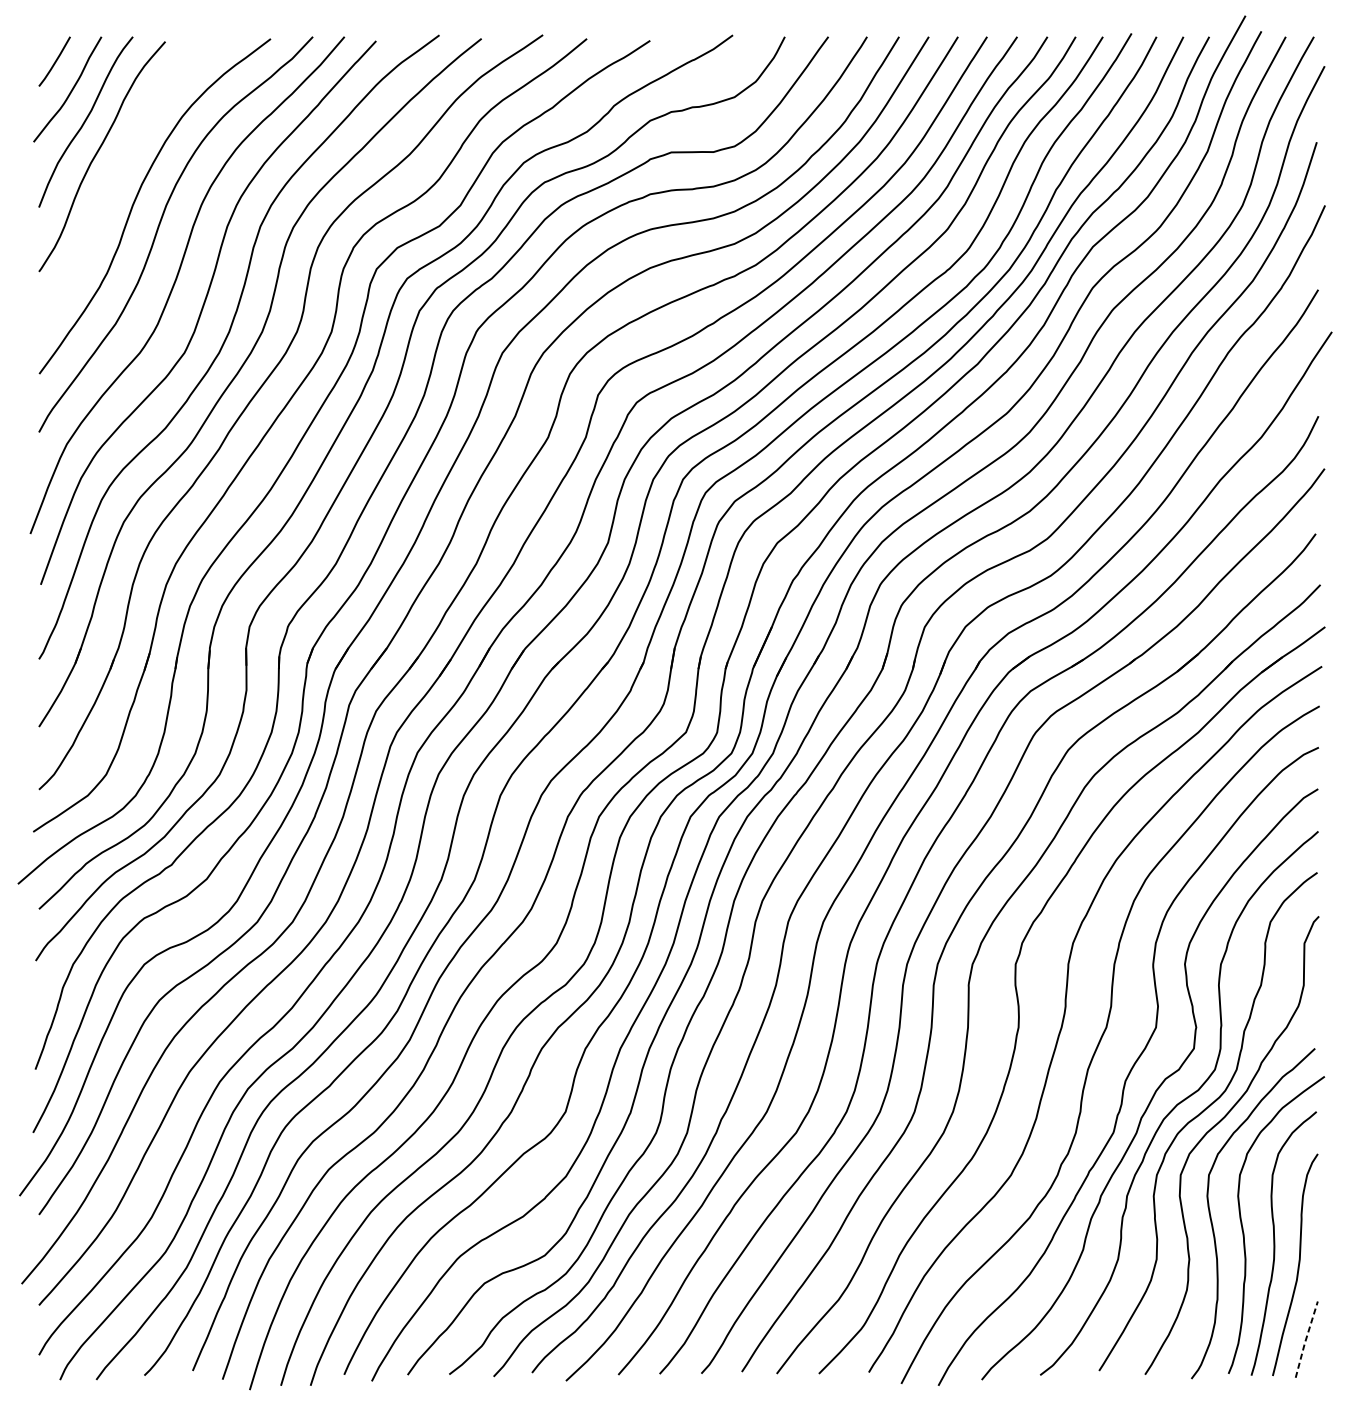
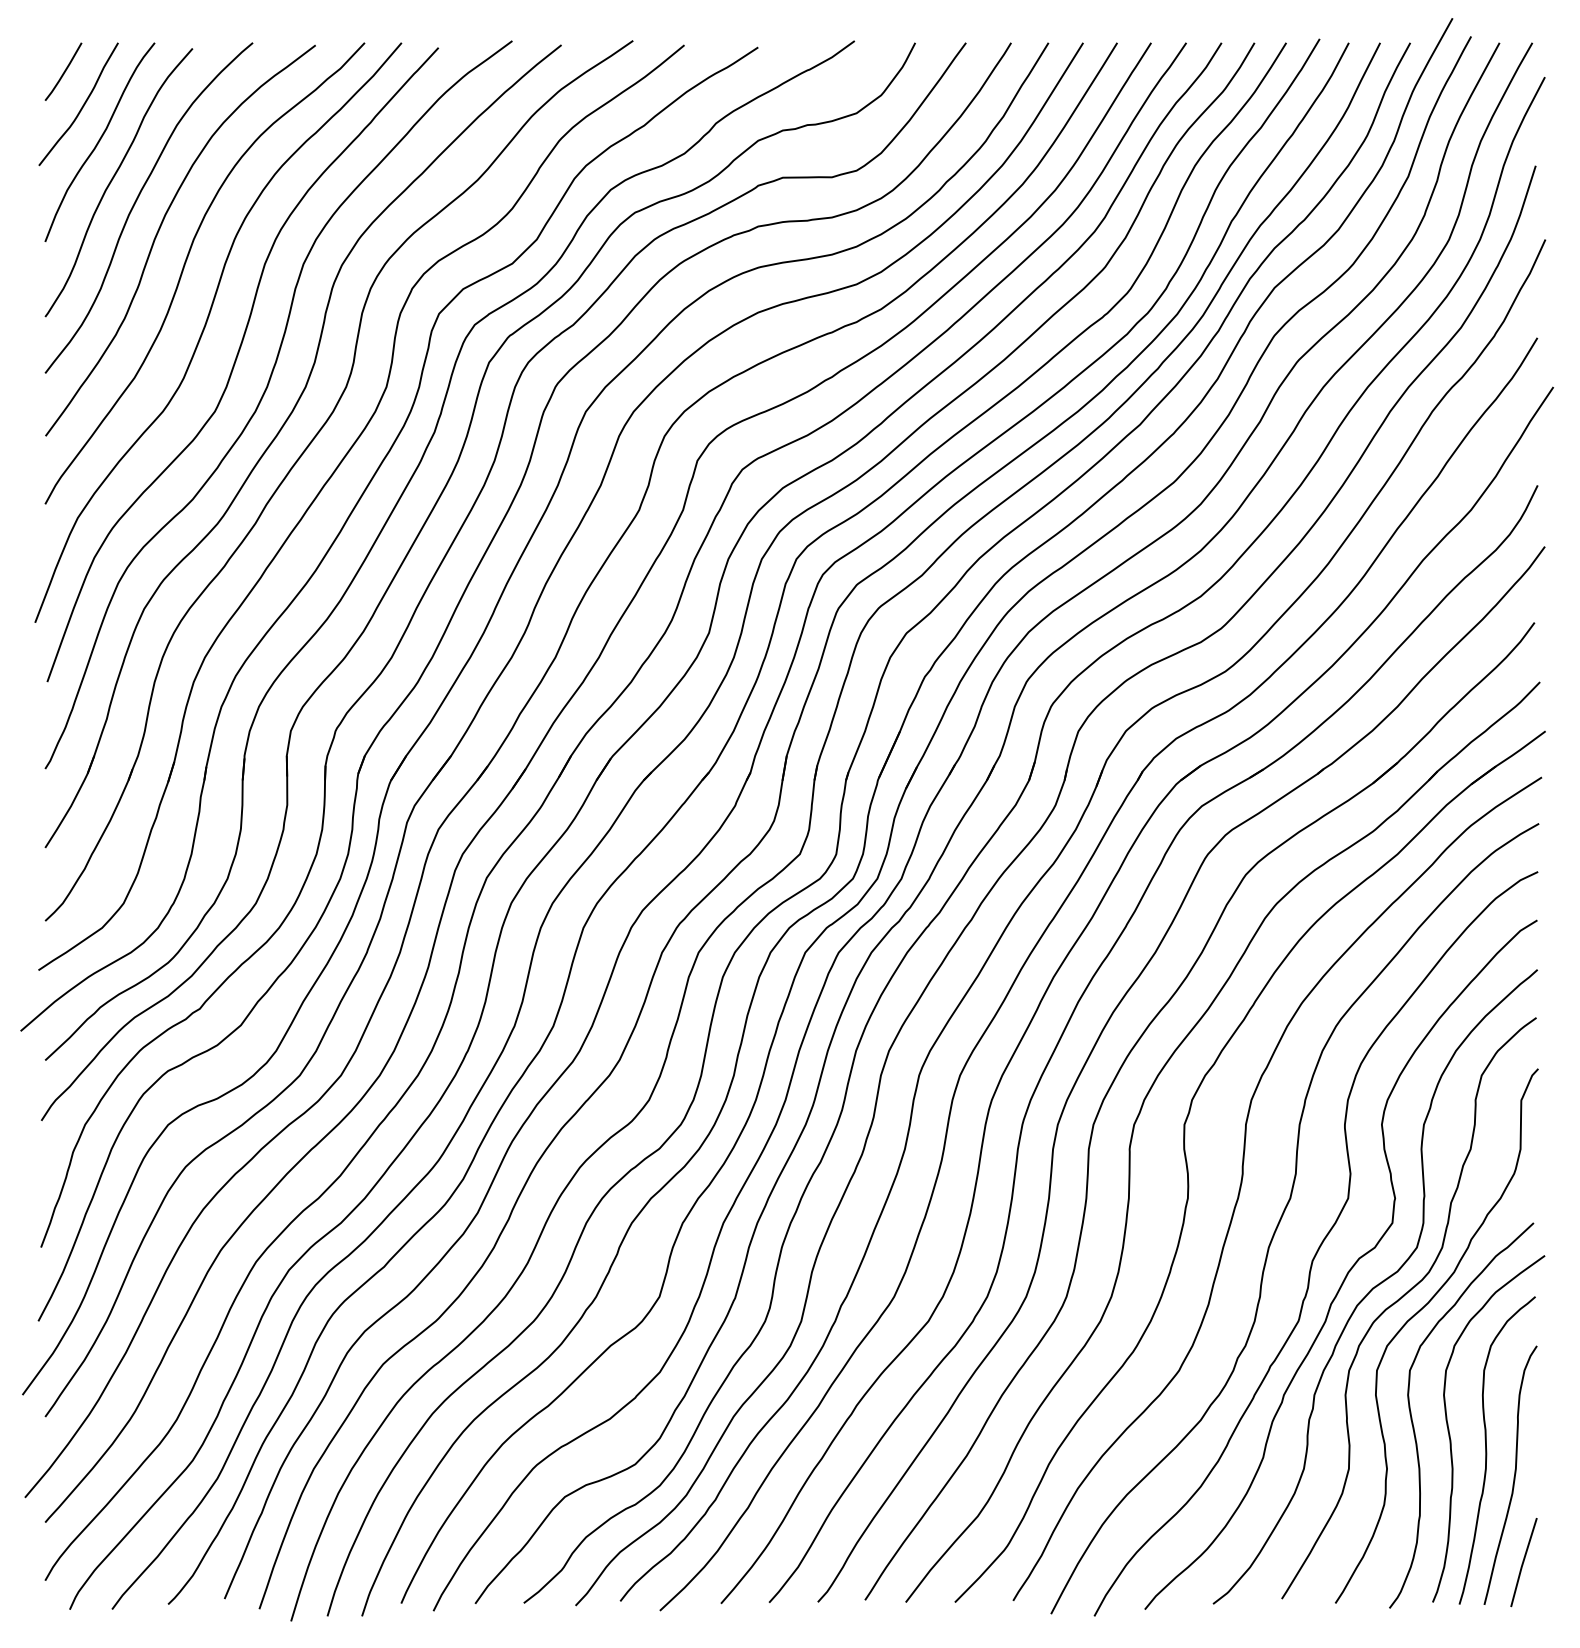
curve: (117, 173) -> (136, 202), added
line: (1306, 1339) -> (1523, 1562), dashed -> solid

